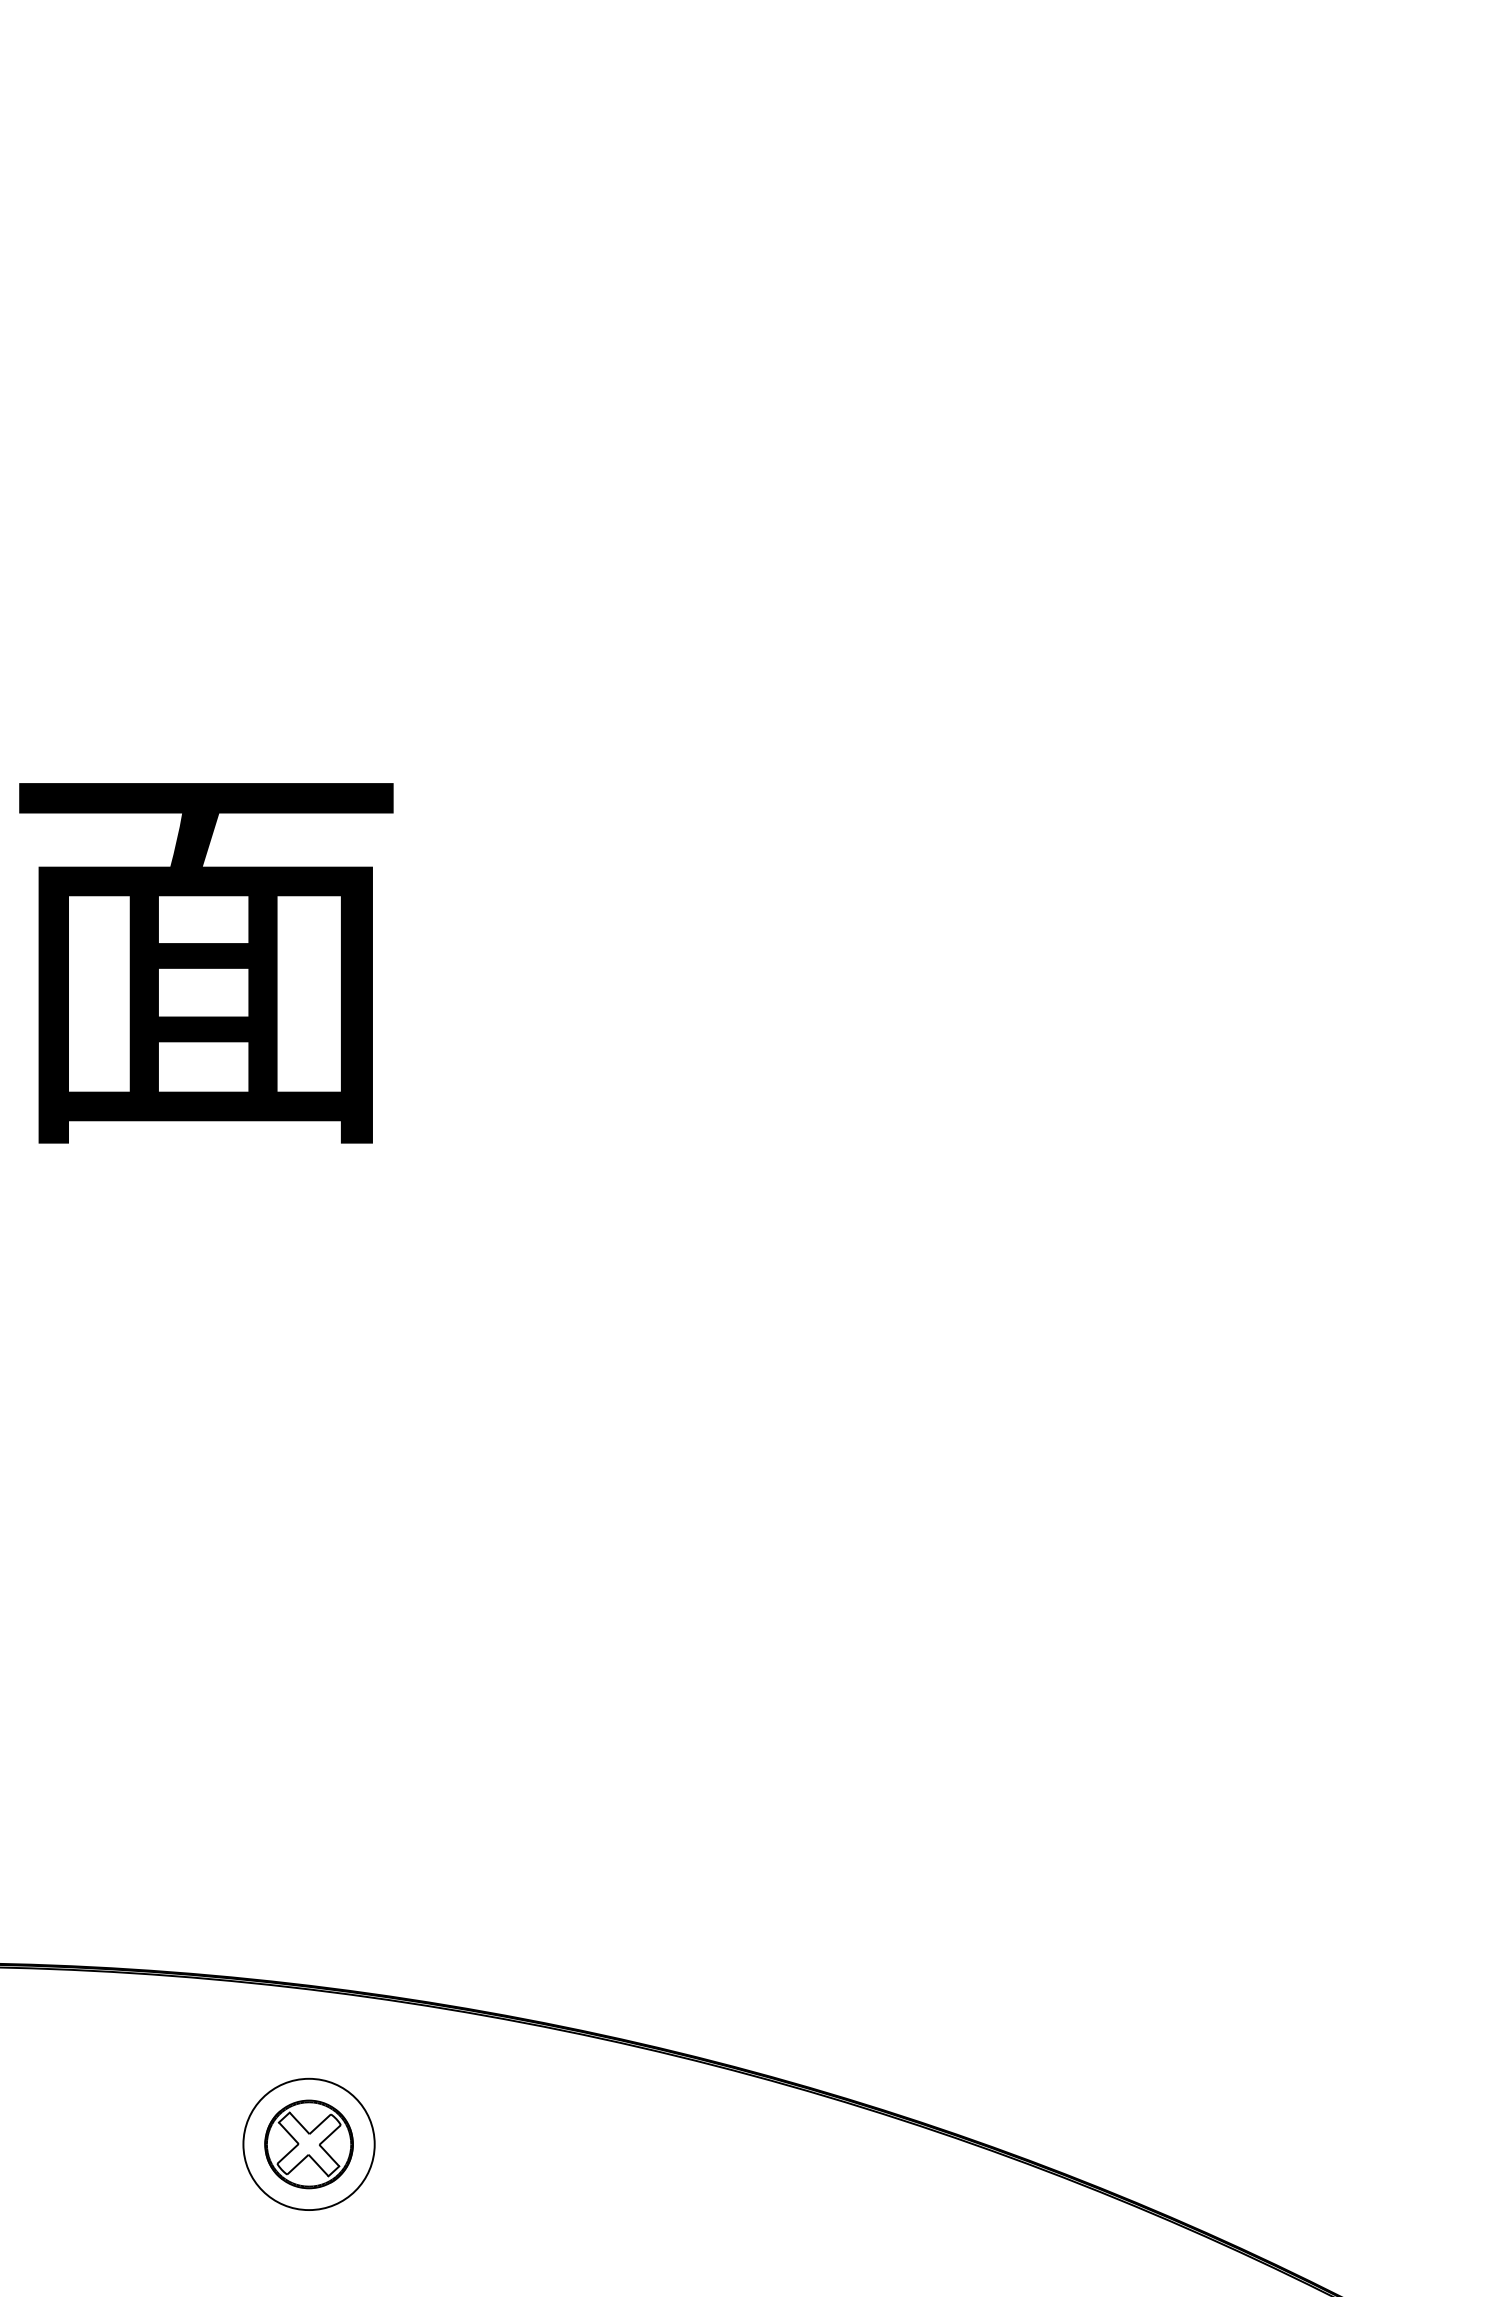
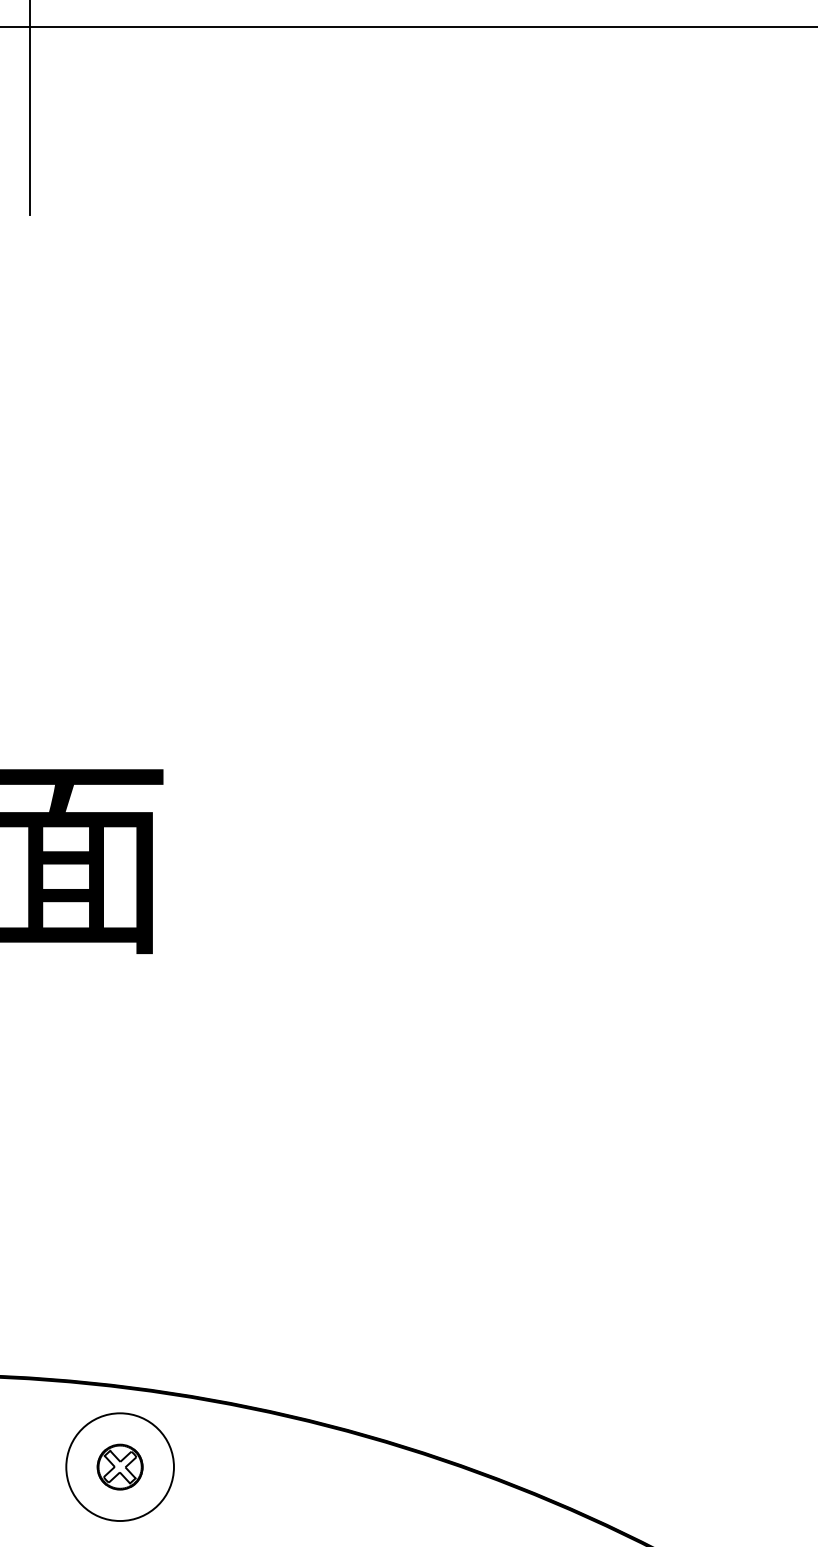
circle: (307, 2143) -> (119, 1466), size x1.6

